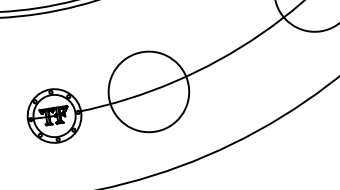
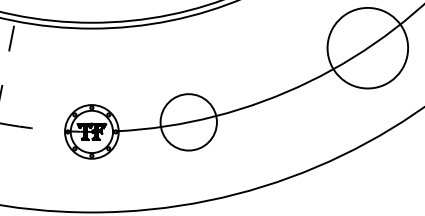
circle: (148, 92) -> (188, 122), size x0.7

